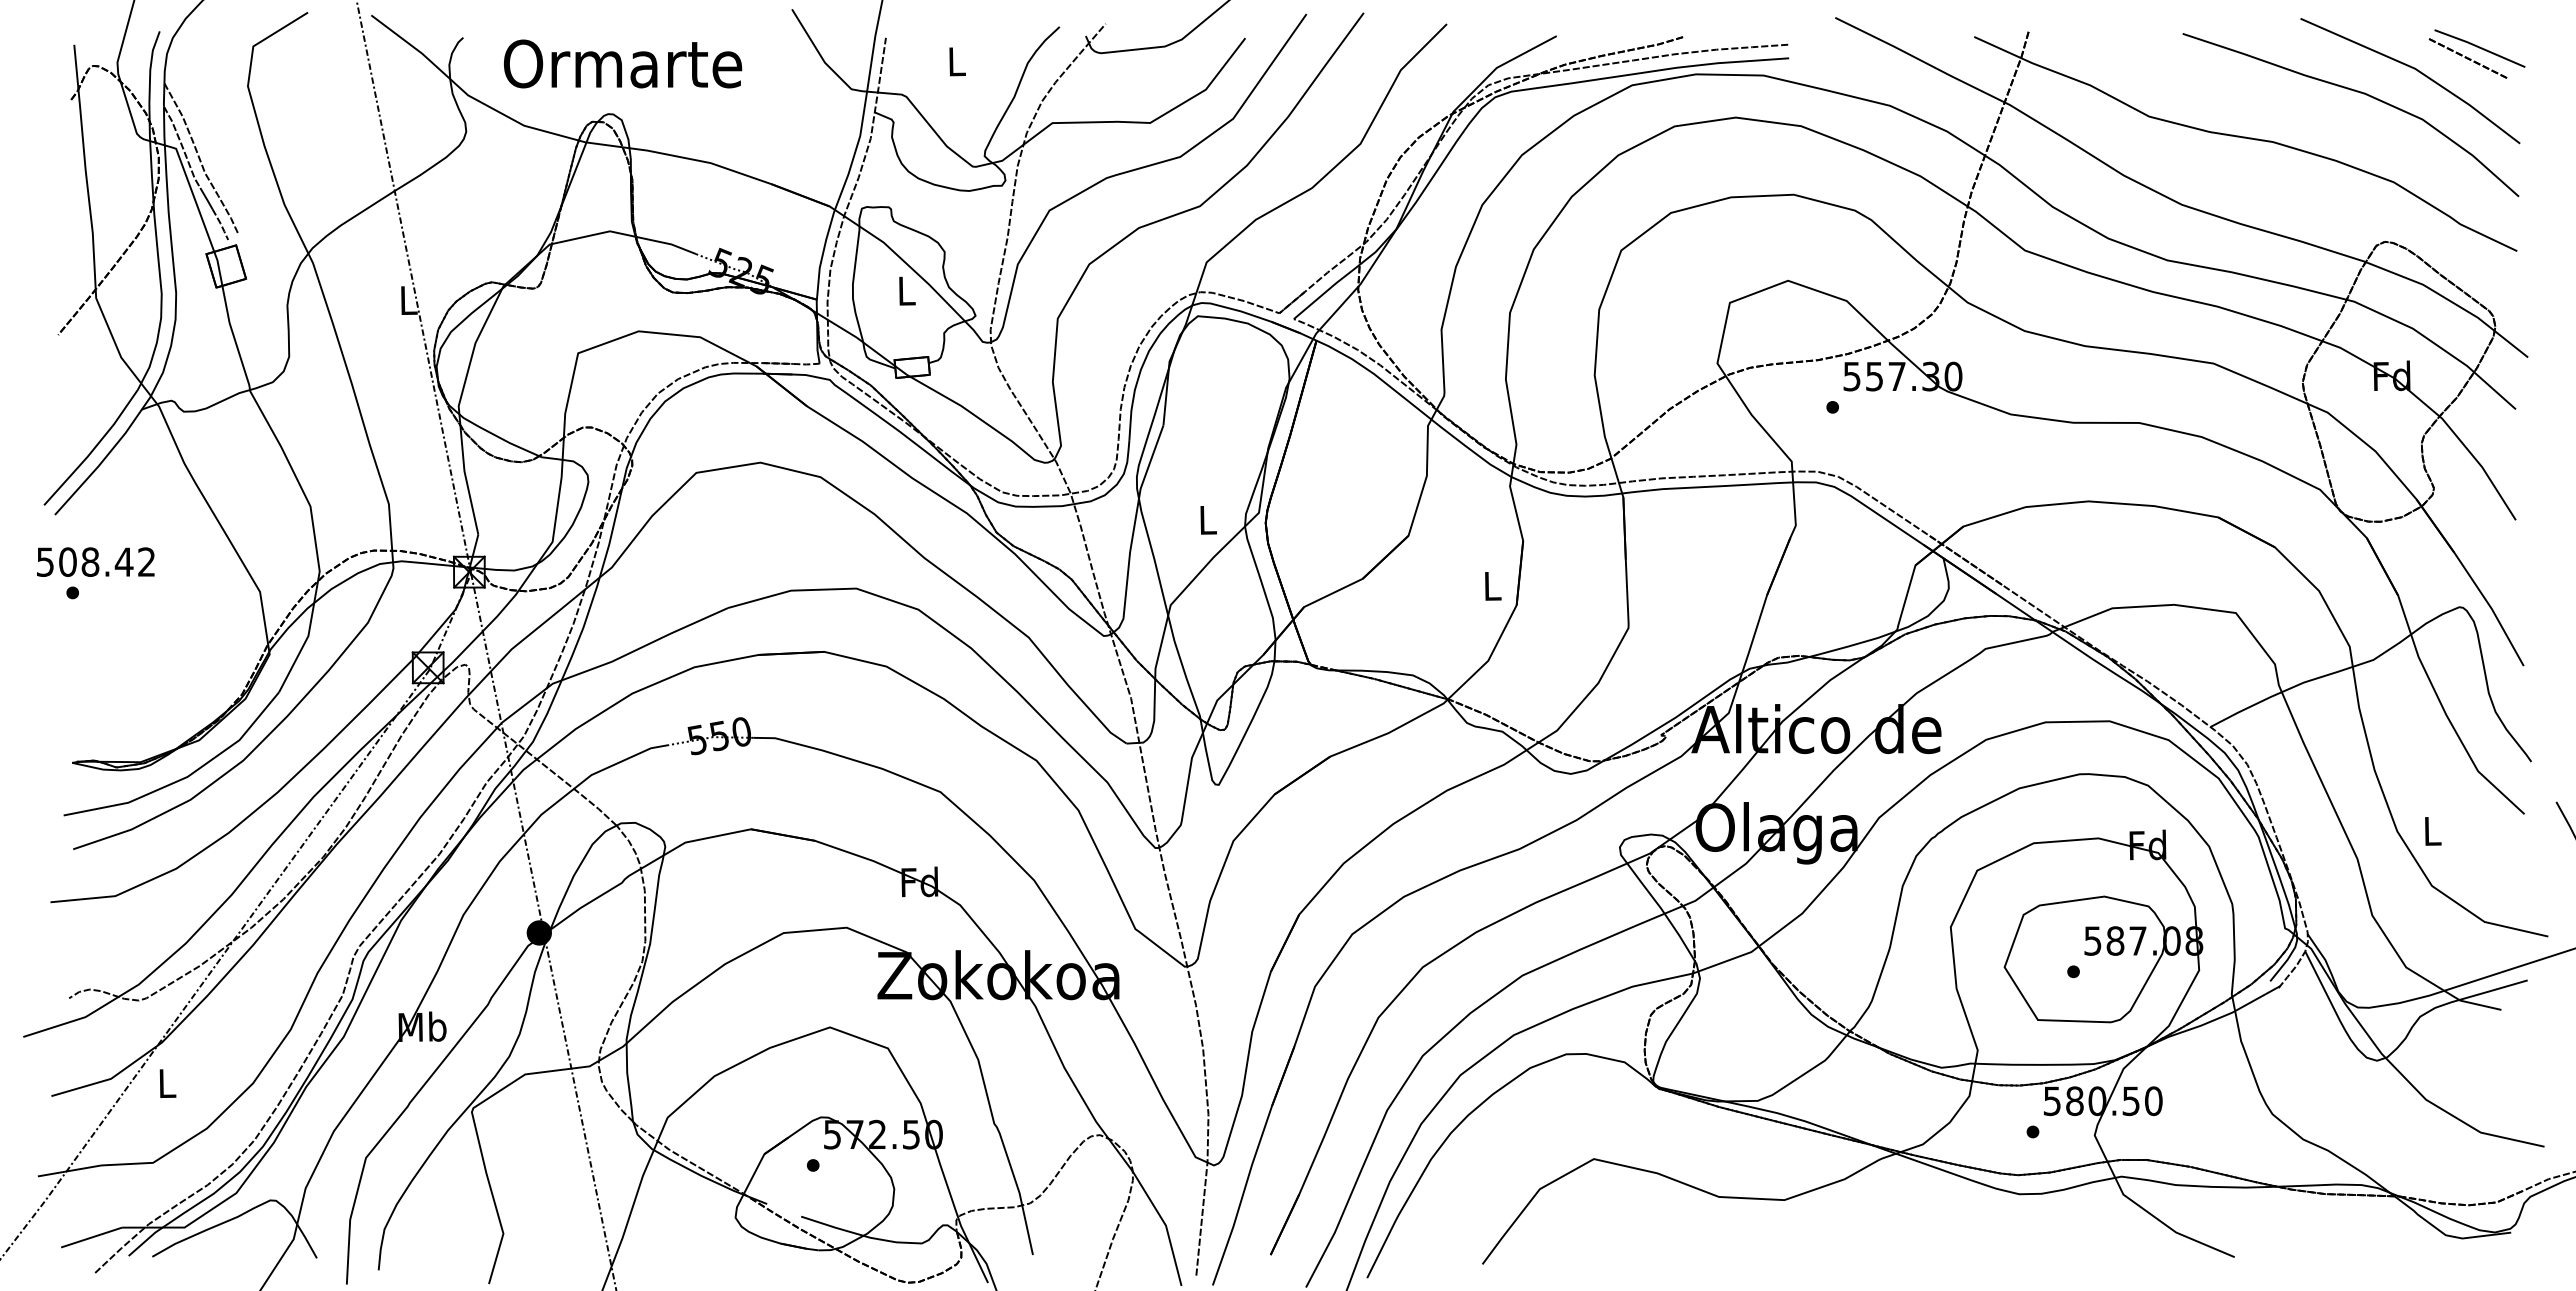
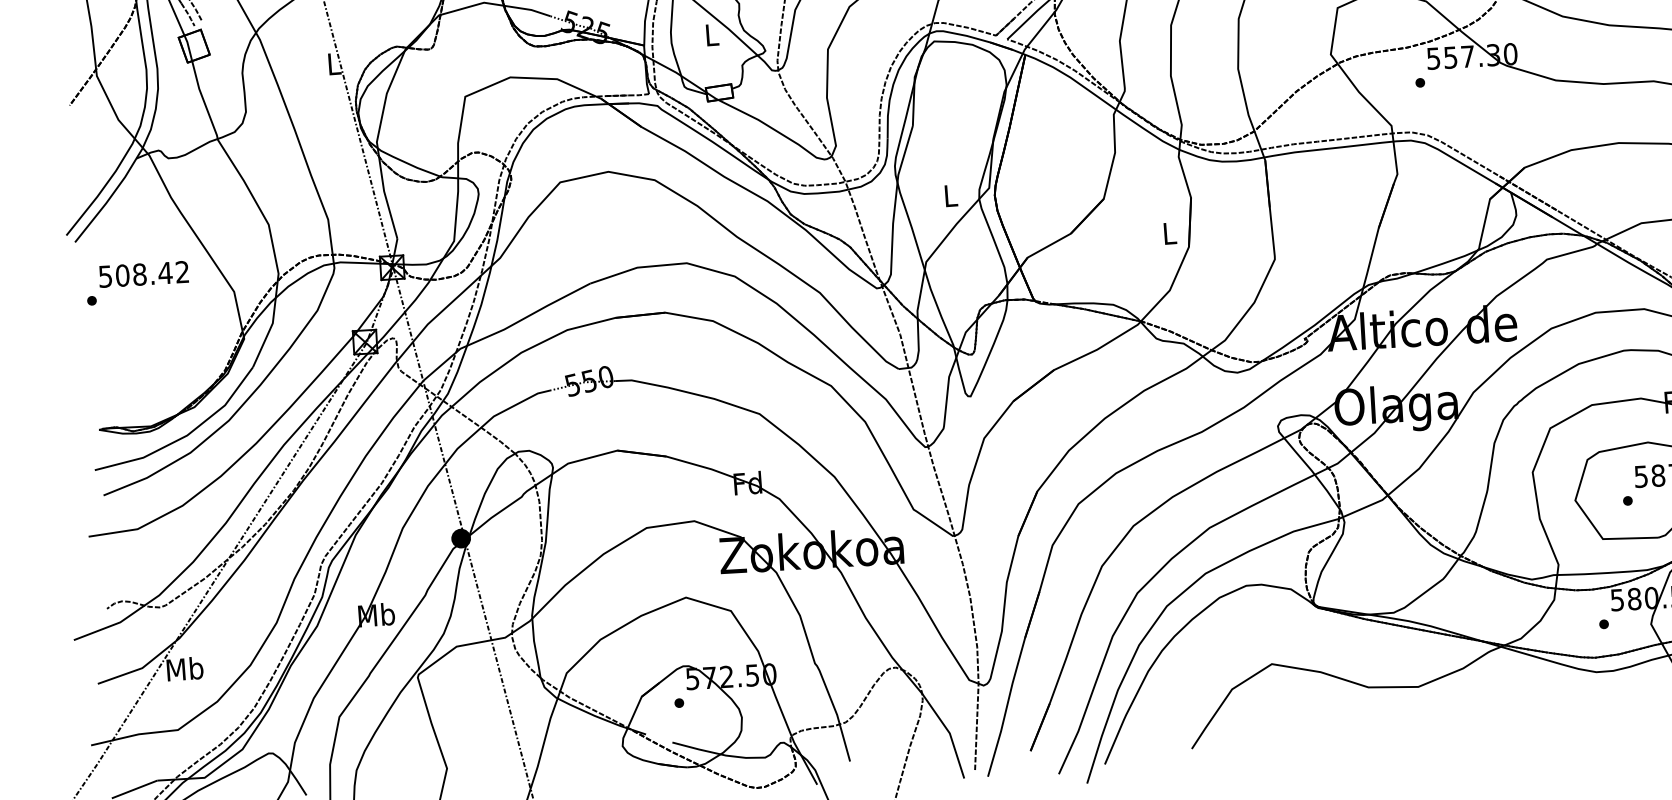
text: (95, 561) -> (143, 273), moved
text: (166, 1082) -> (184, 668), L -> Mb

